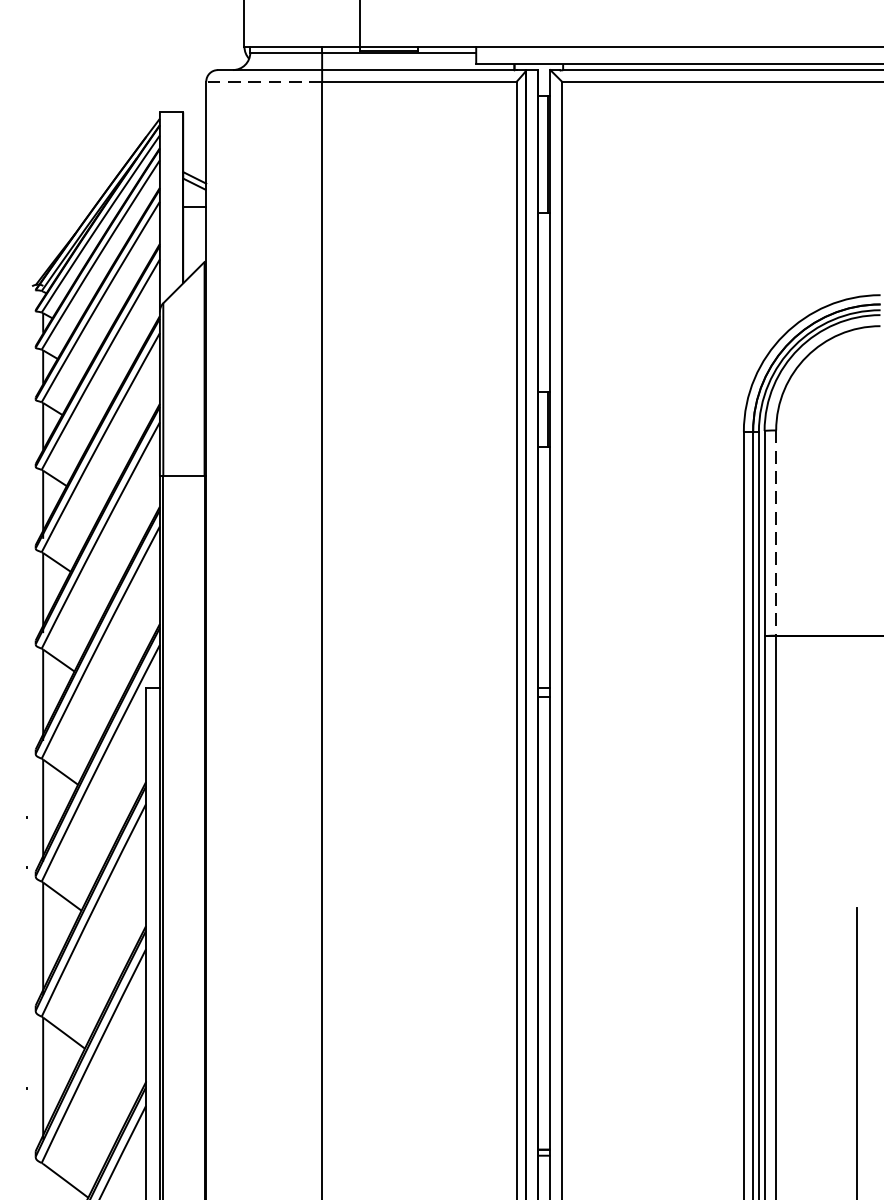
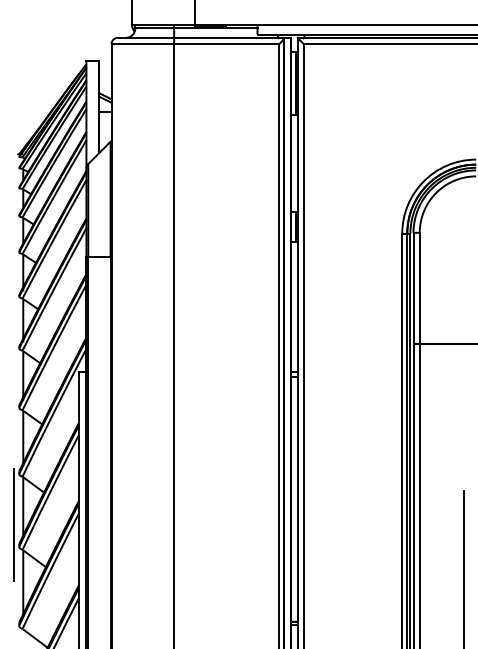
line: (263, 82) -> (142, 44), dashed -> solid
line: (775, 533) -> (419, 288), dashed -> solid
line: (26, 973) -> (14, 526), added

